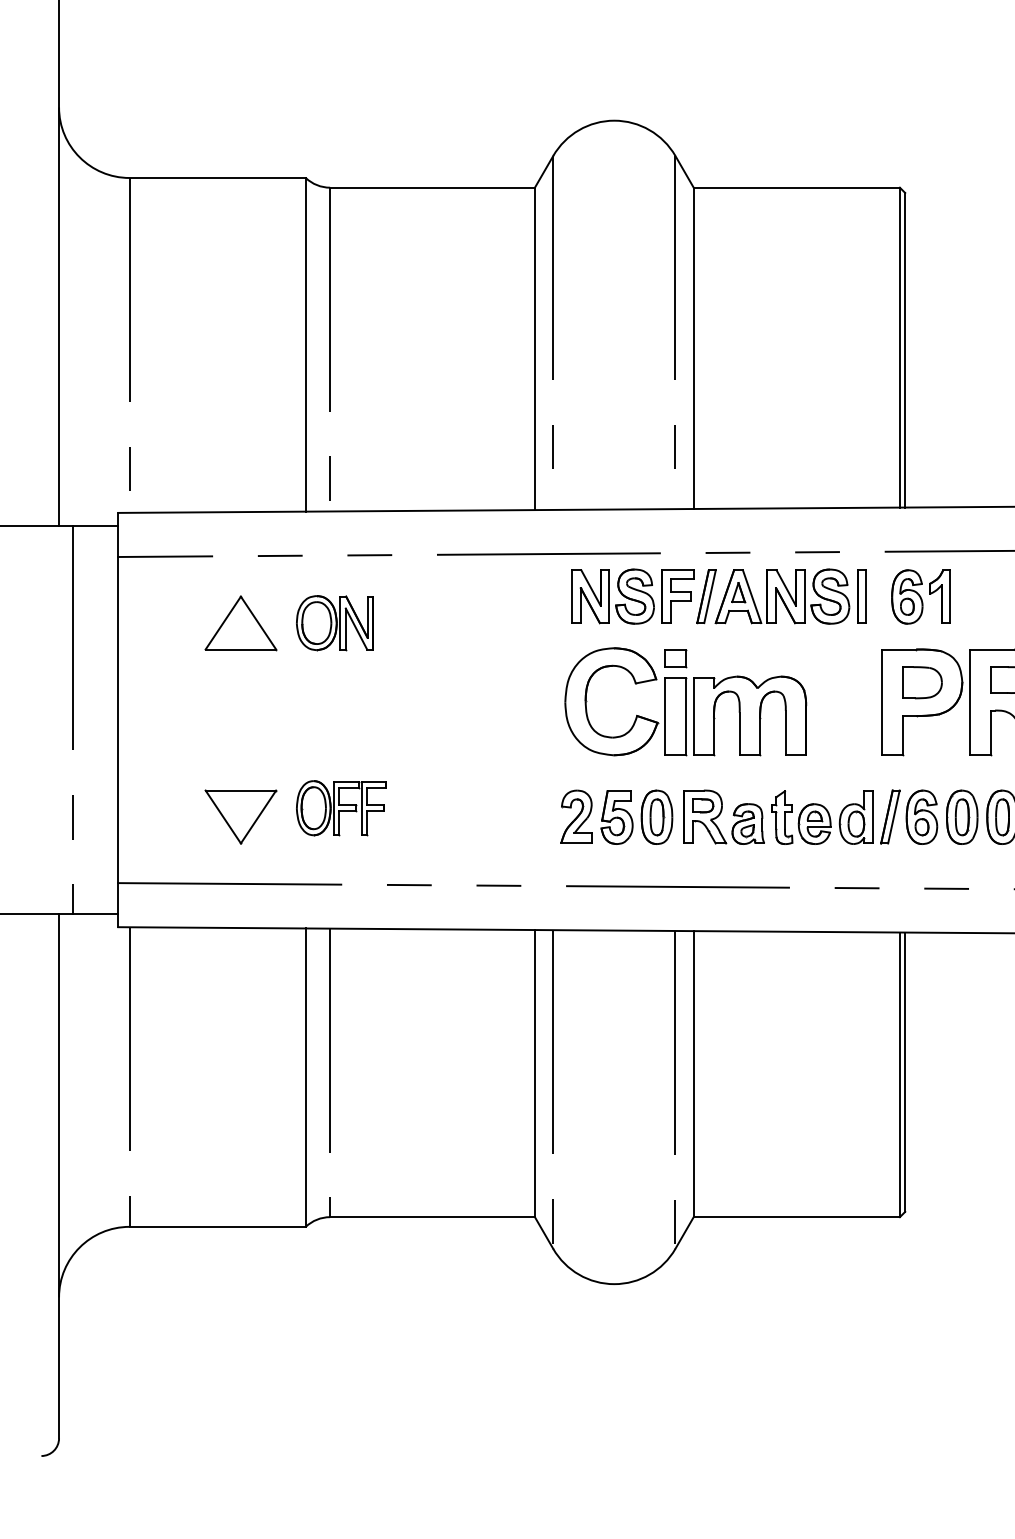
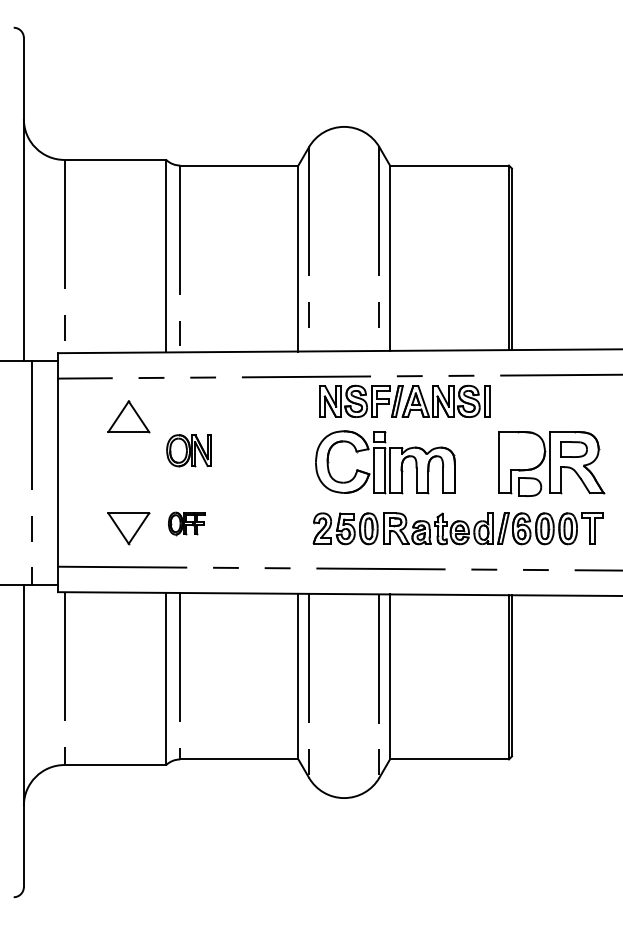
part: (919, 596) -> (520, 401), removed
part: (334, 622) -> (188, 450), moved
part: (923, 681) -> (530, 486), moved
part: (340, 808) -> (186, 523), size x0.7

